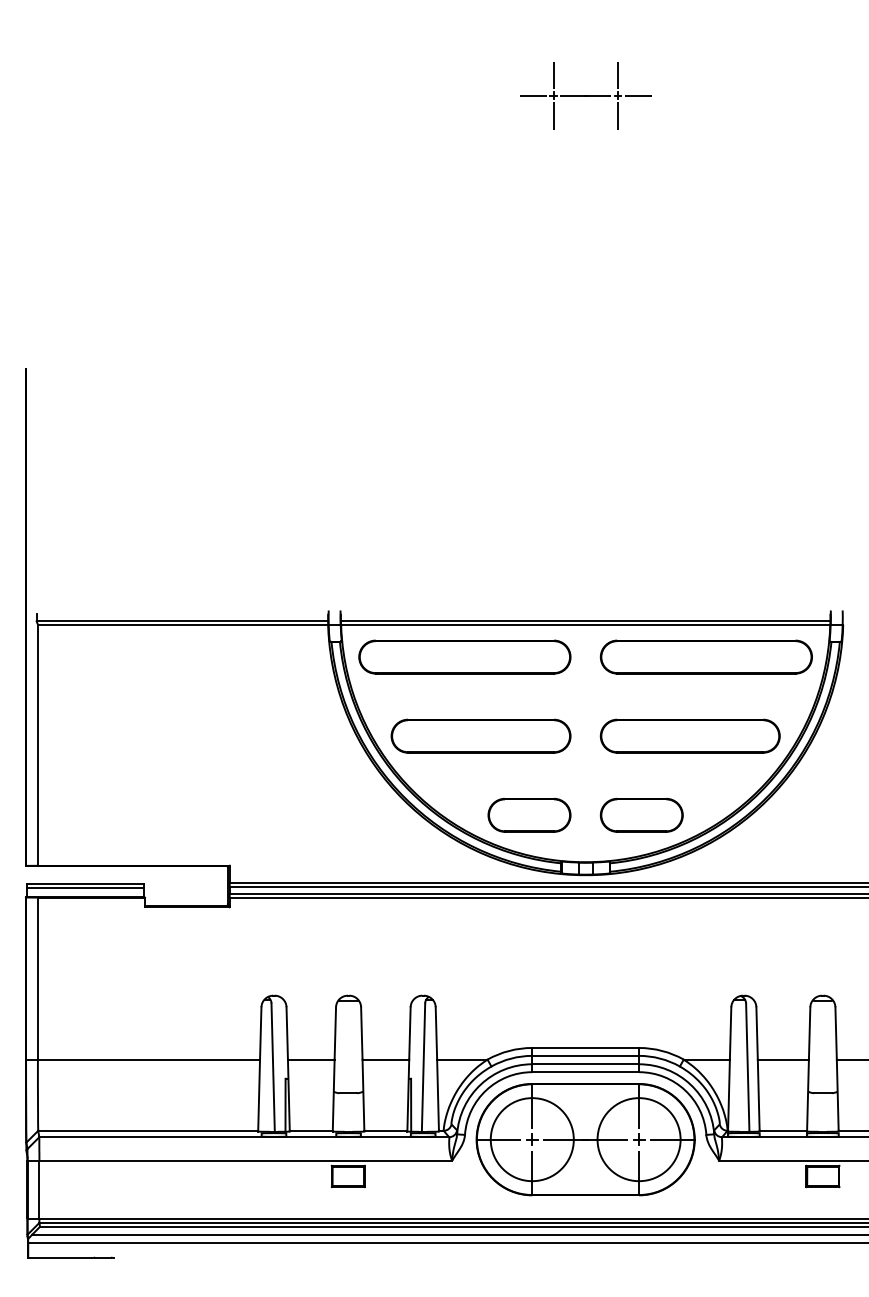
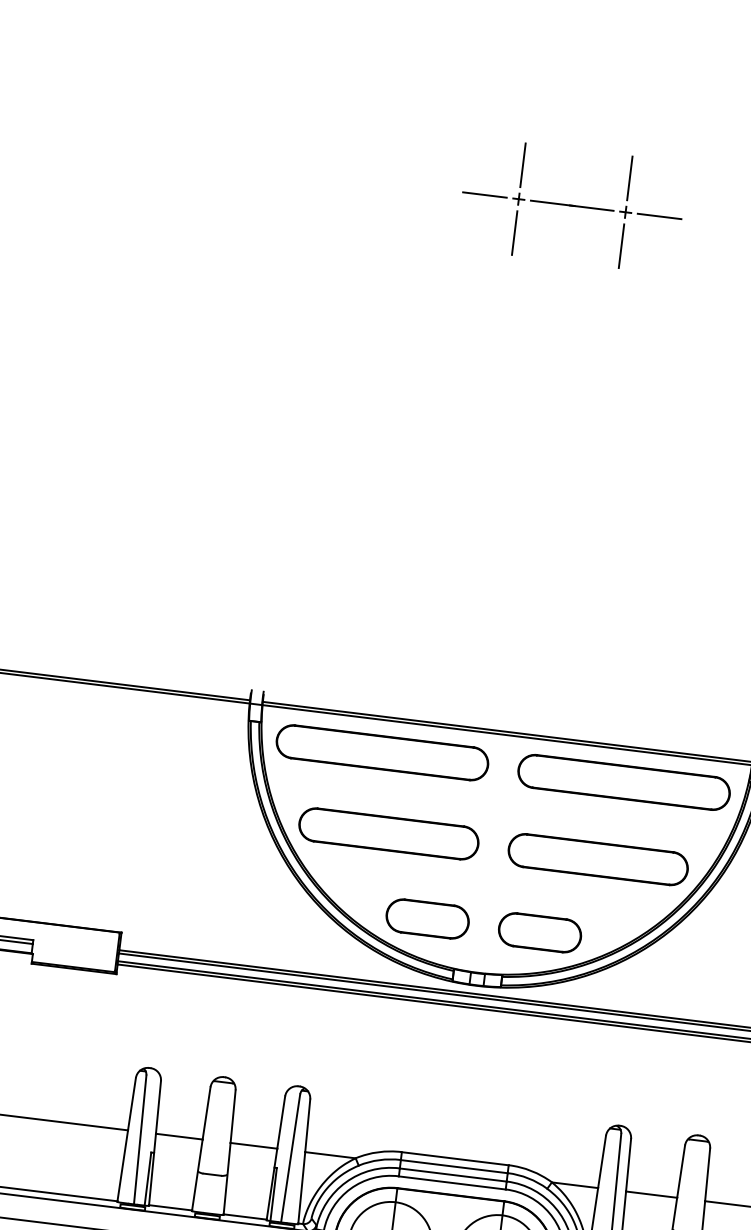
part: (585, 95) -> (572, 205), size x1.67

